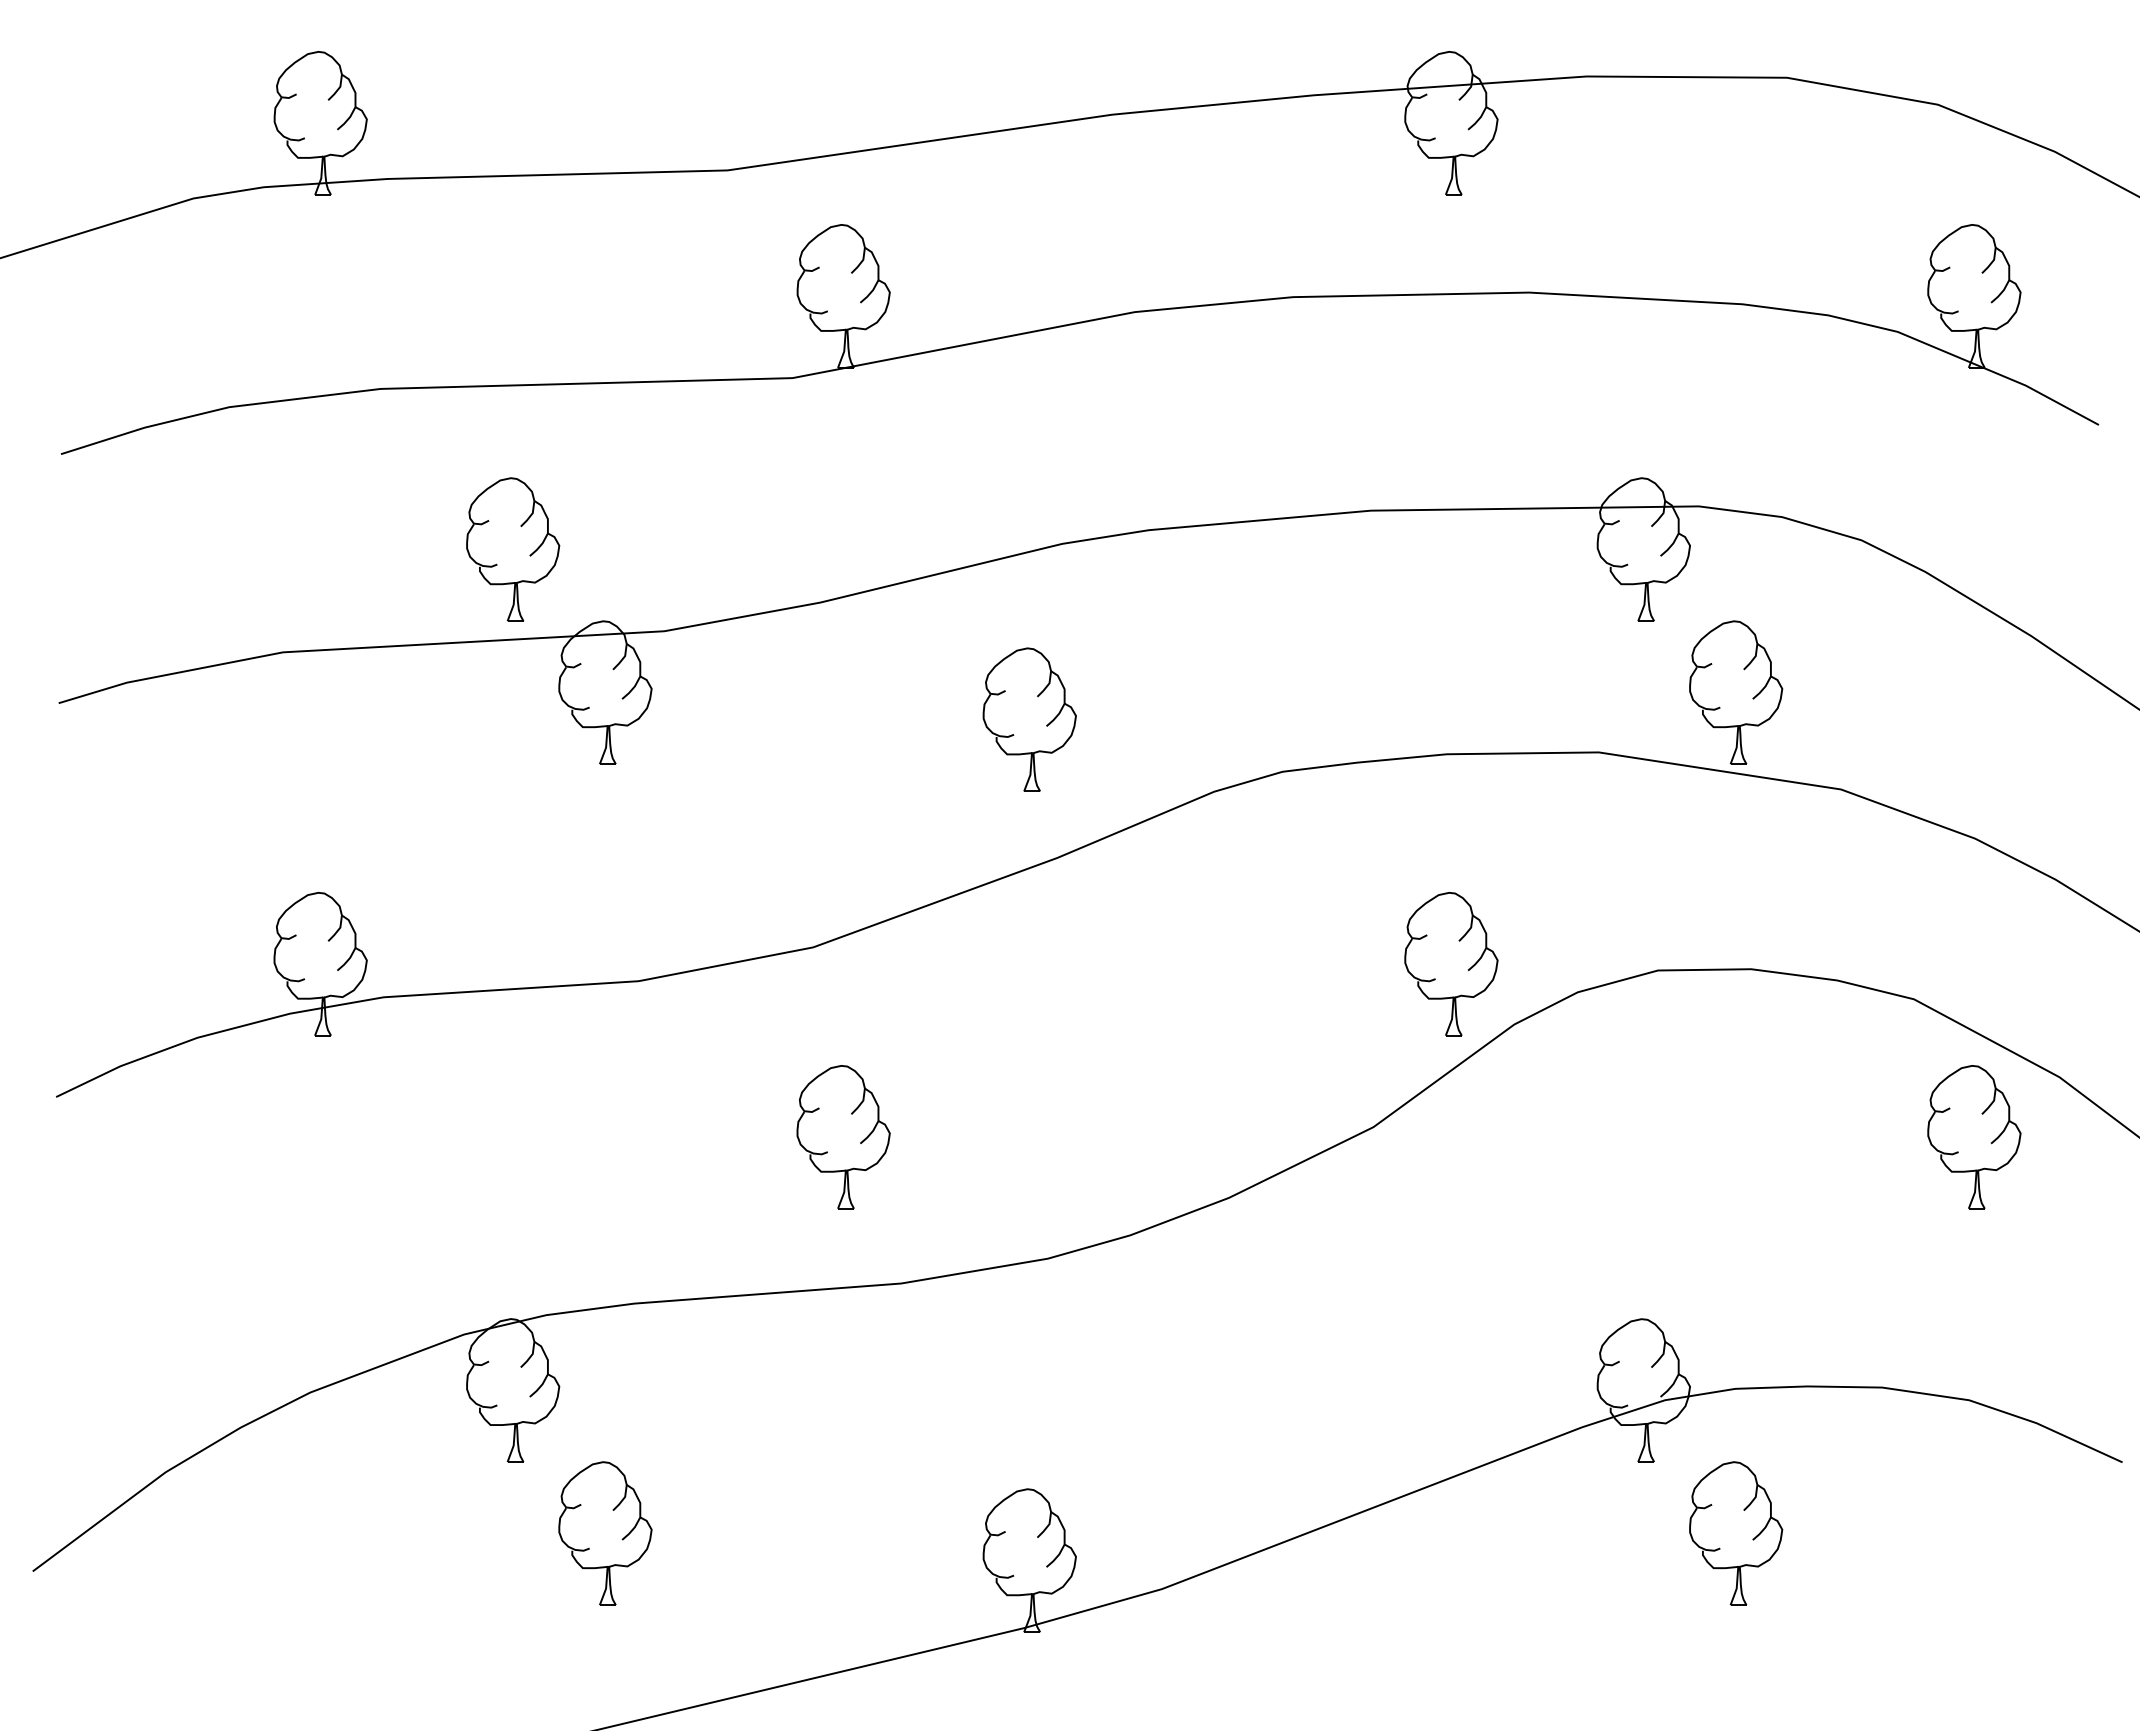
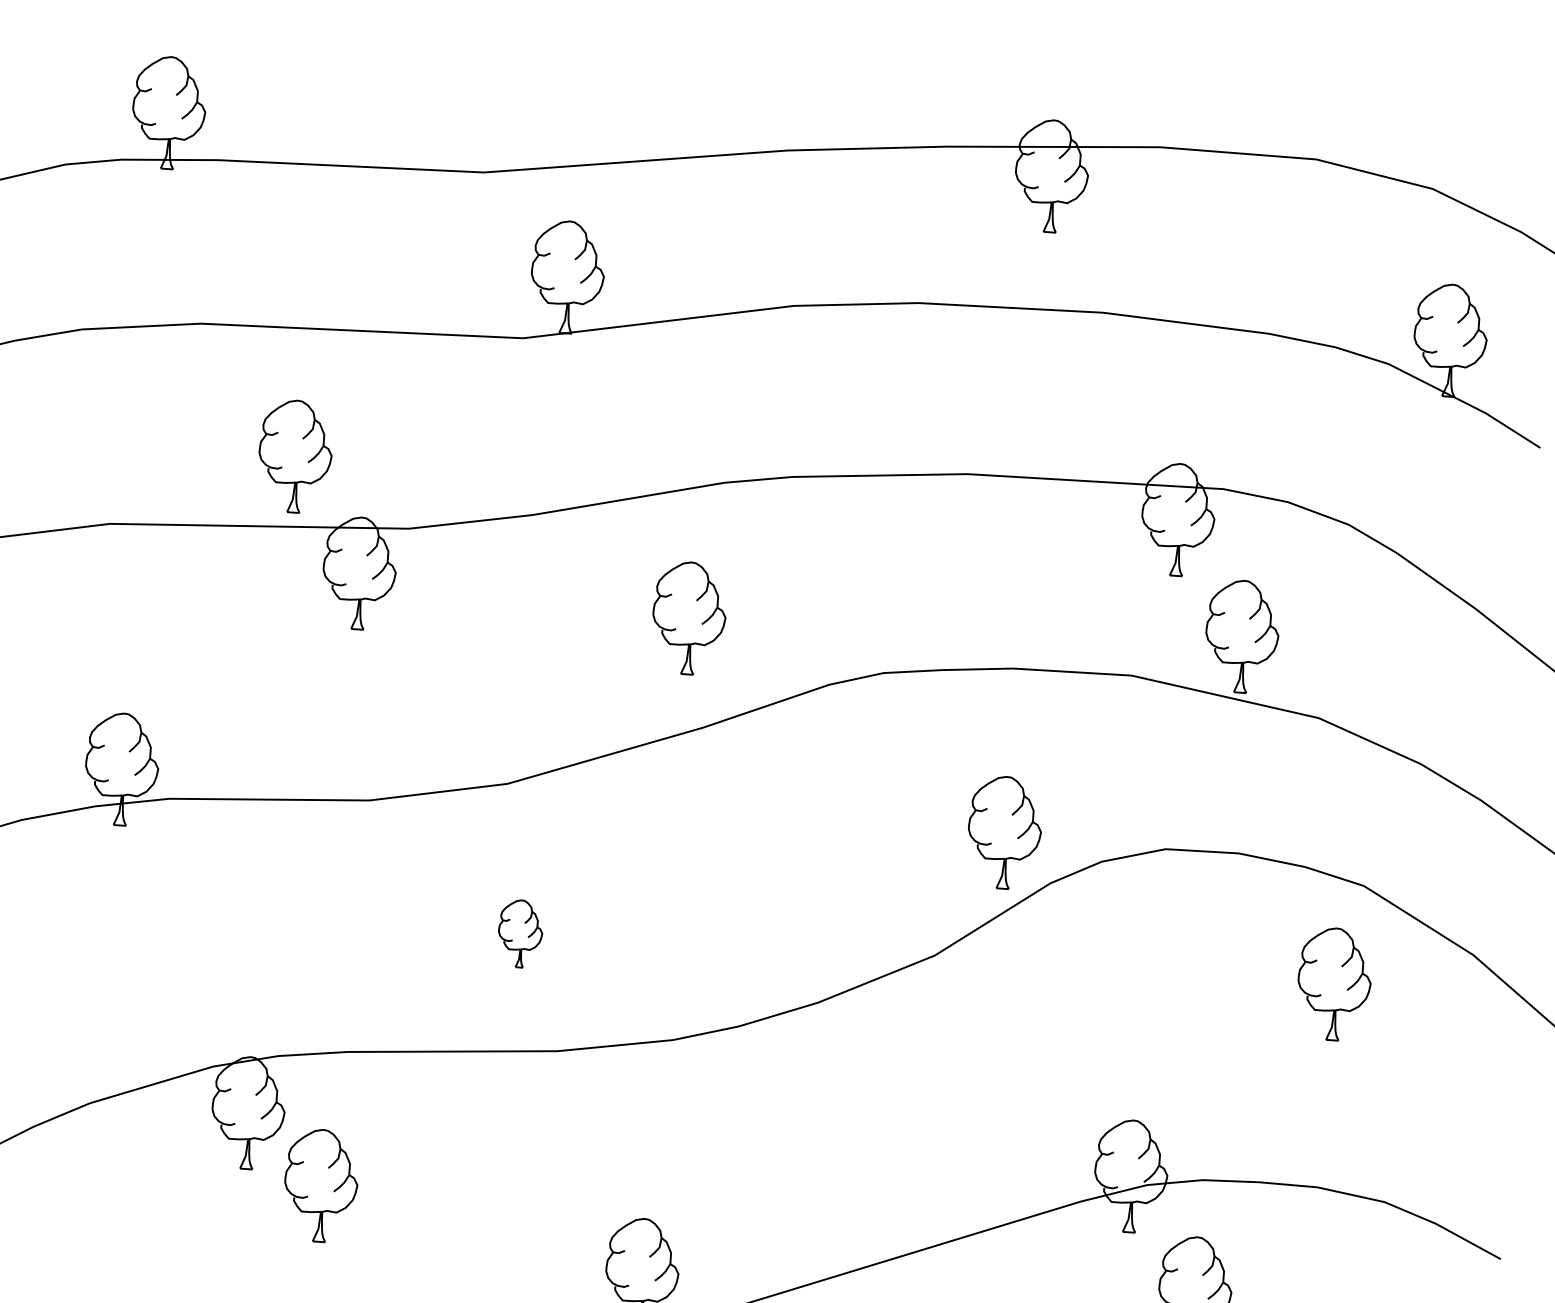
part: (843, 1137) -> (520, 933), size x0.6
part: (1974, 1137) -> (1334, 984), moved
part: (605, 1533) -> (321, 1185), moved

